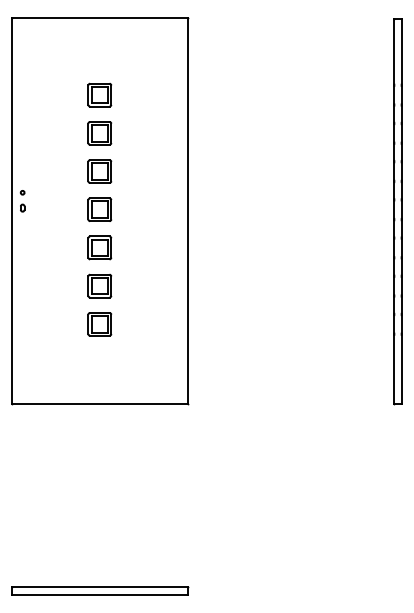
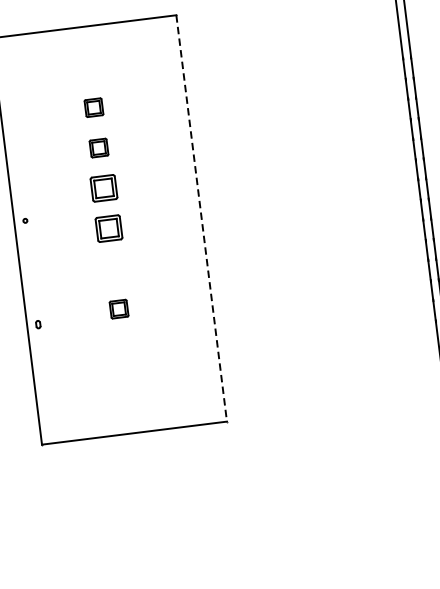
part: (99, 94) -> (93, 107), size x0.7
part: (99, 133) -> (98, 148), size x0.7
part: (22, 207) -> (38, 323), moved
line: (187, 211) -> (201, 218), solid -> dashed
part: (99, 247) -> (113, 268), removed
part: (99, 285) -> (118, 308), size x0.7
part: (99, 324) -> (123, 349), removed

